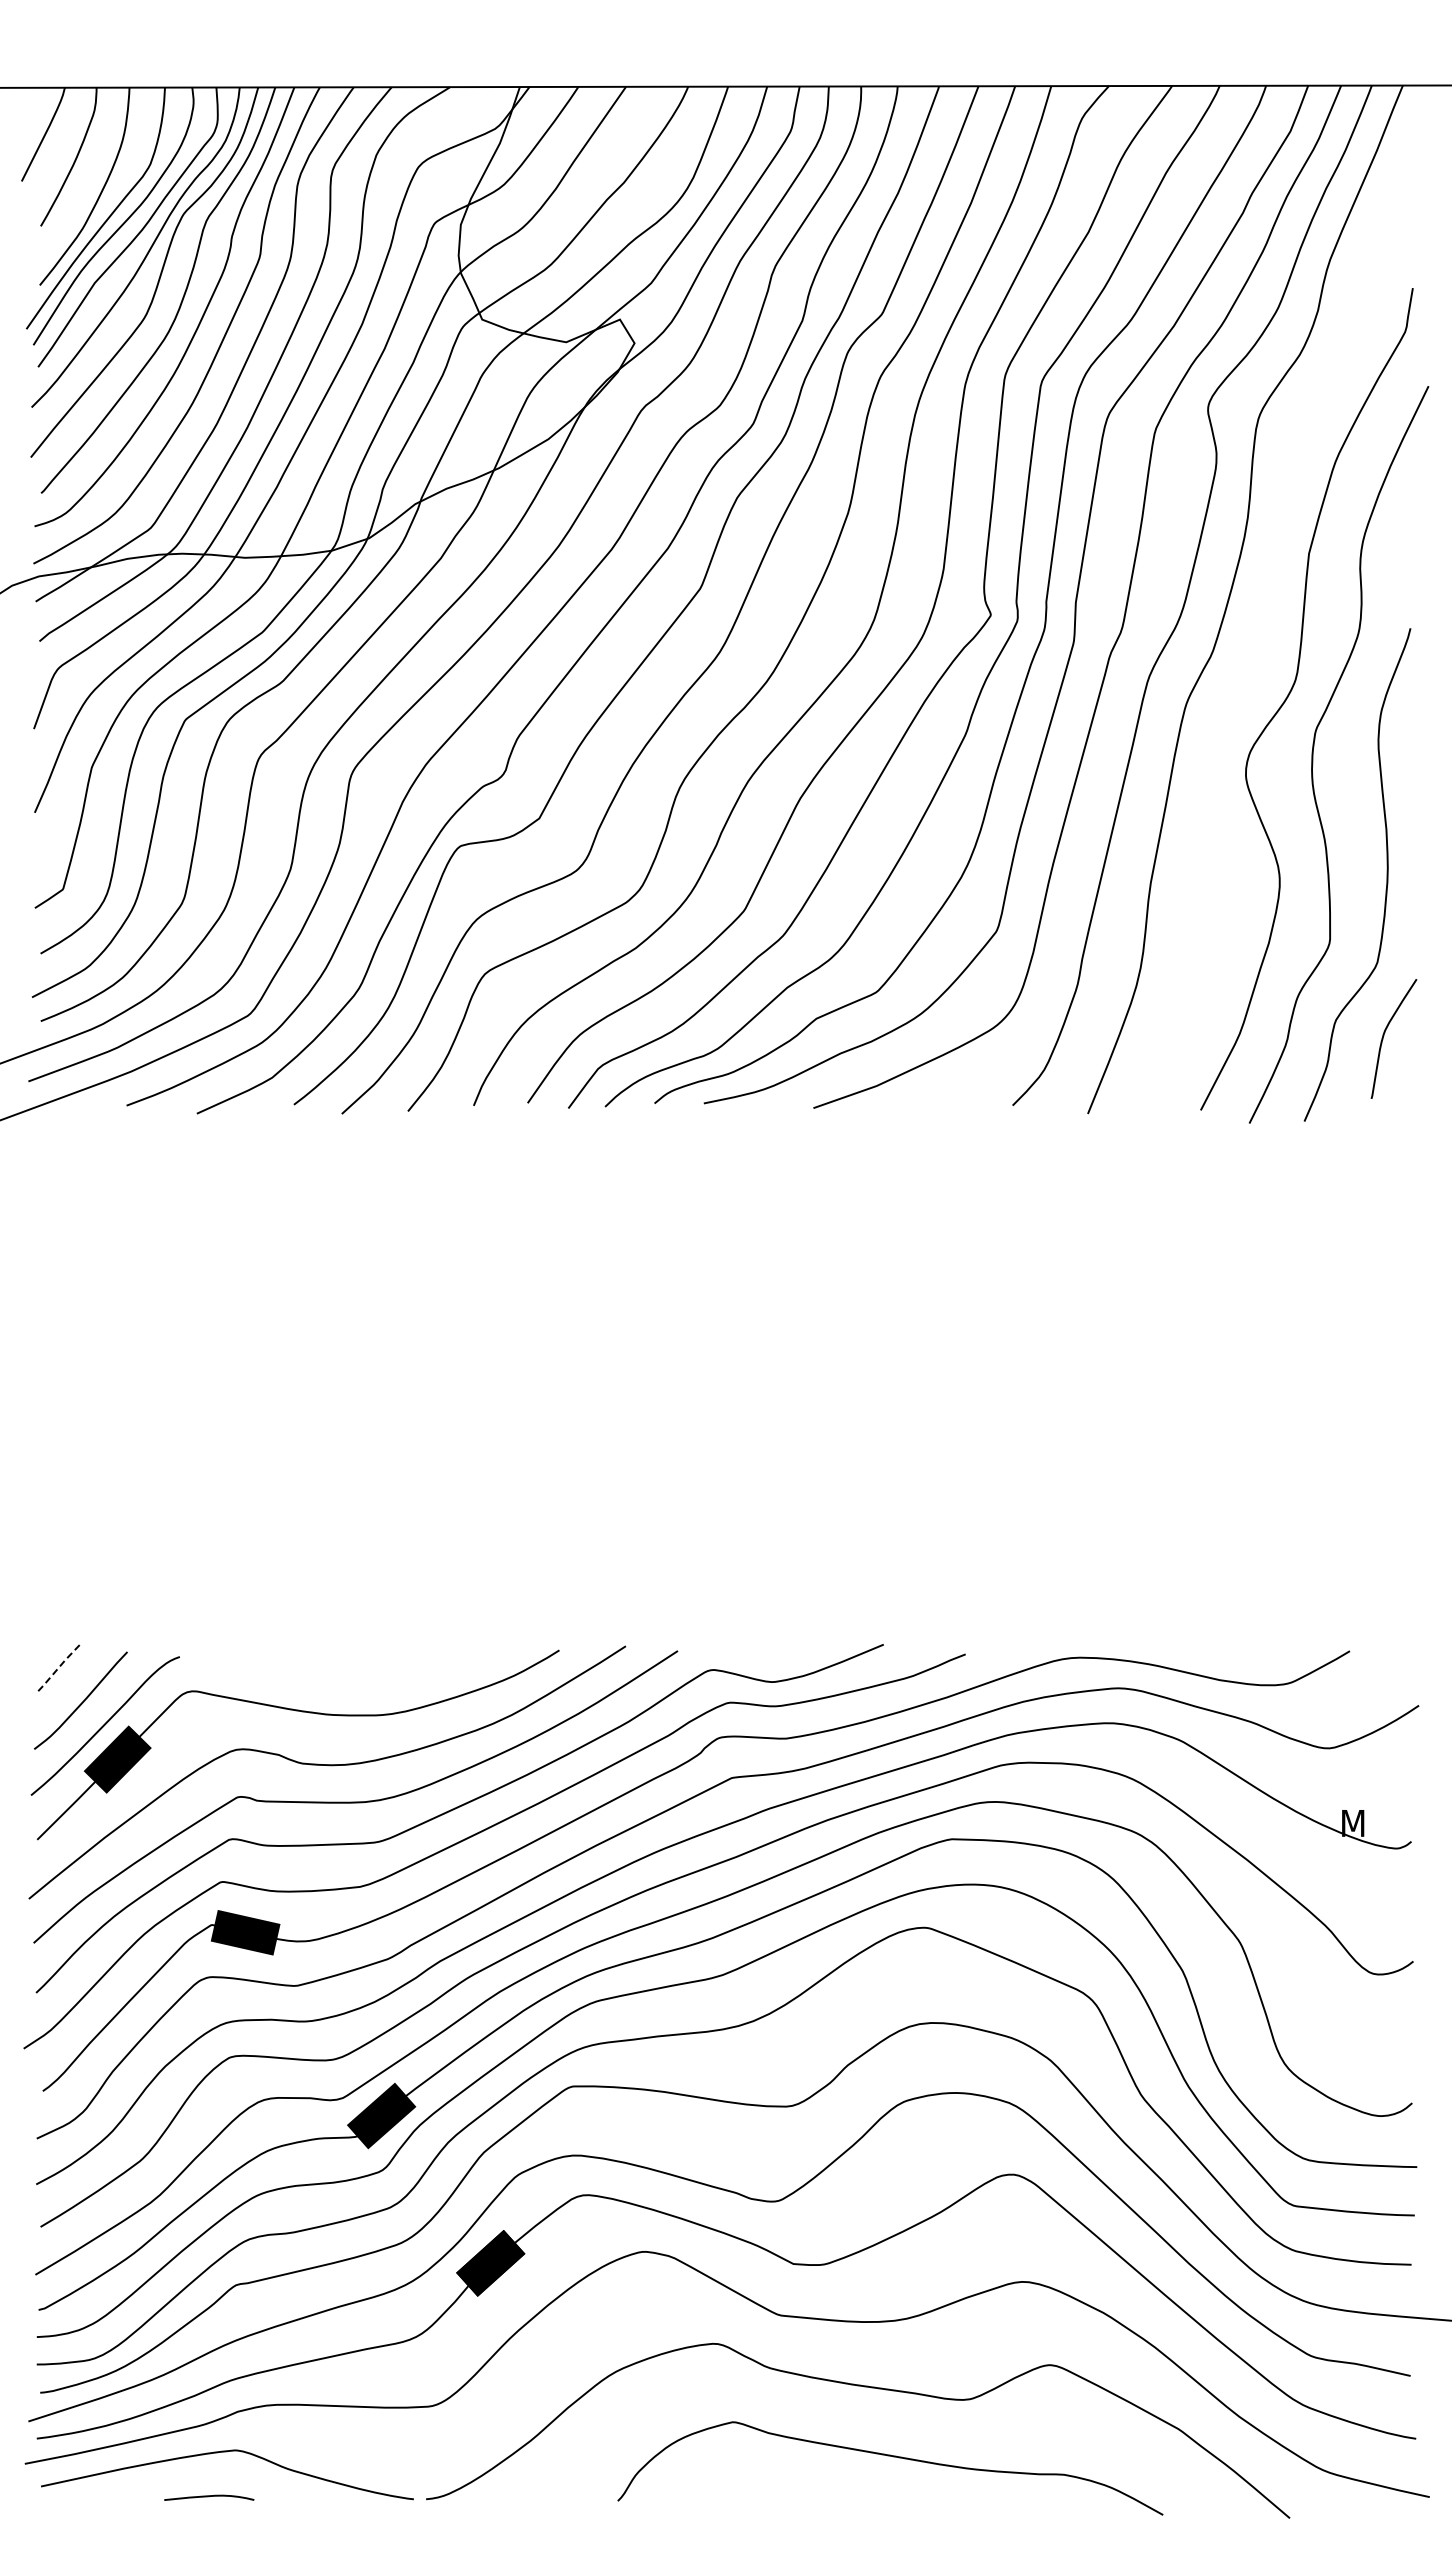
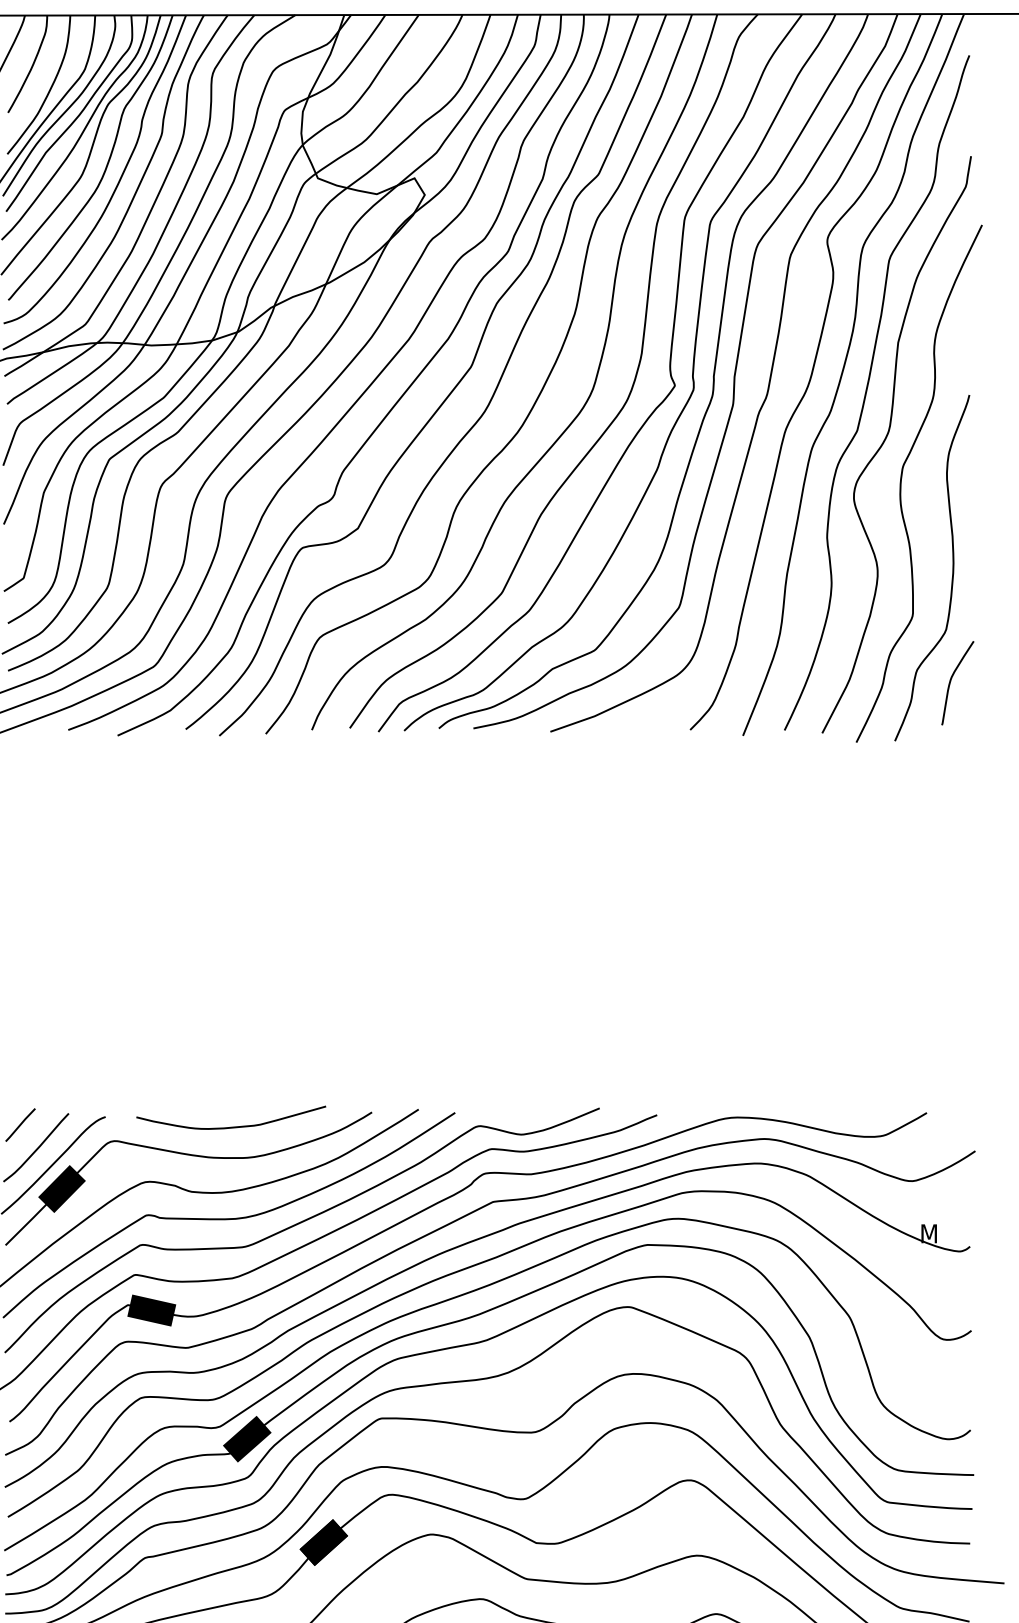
curve: (1265, 620) -> (867, 389), added
line: (57, 1668) -> (19, 1125), dashed -> solid
curve: (363, 1670) -> (234, 1126), added

